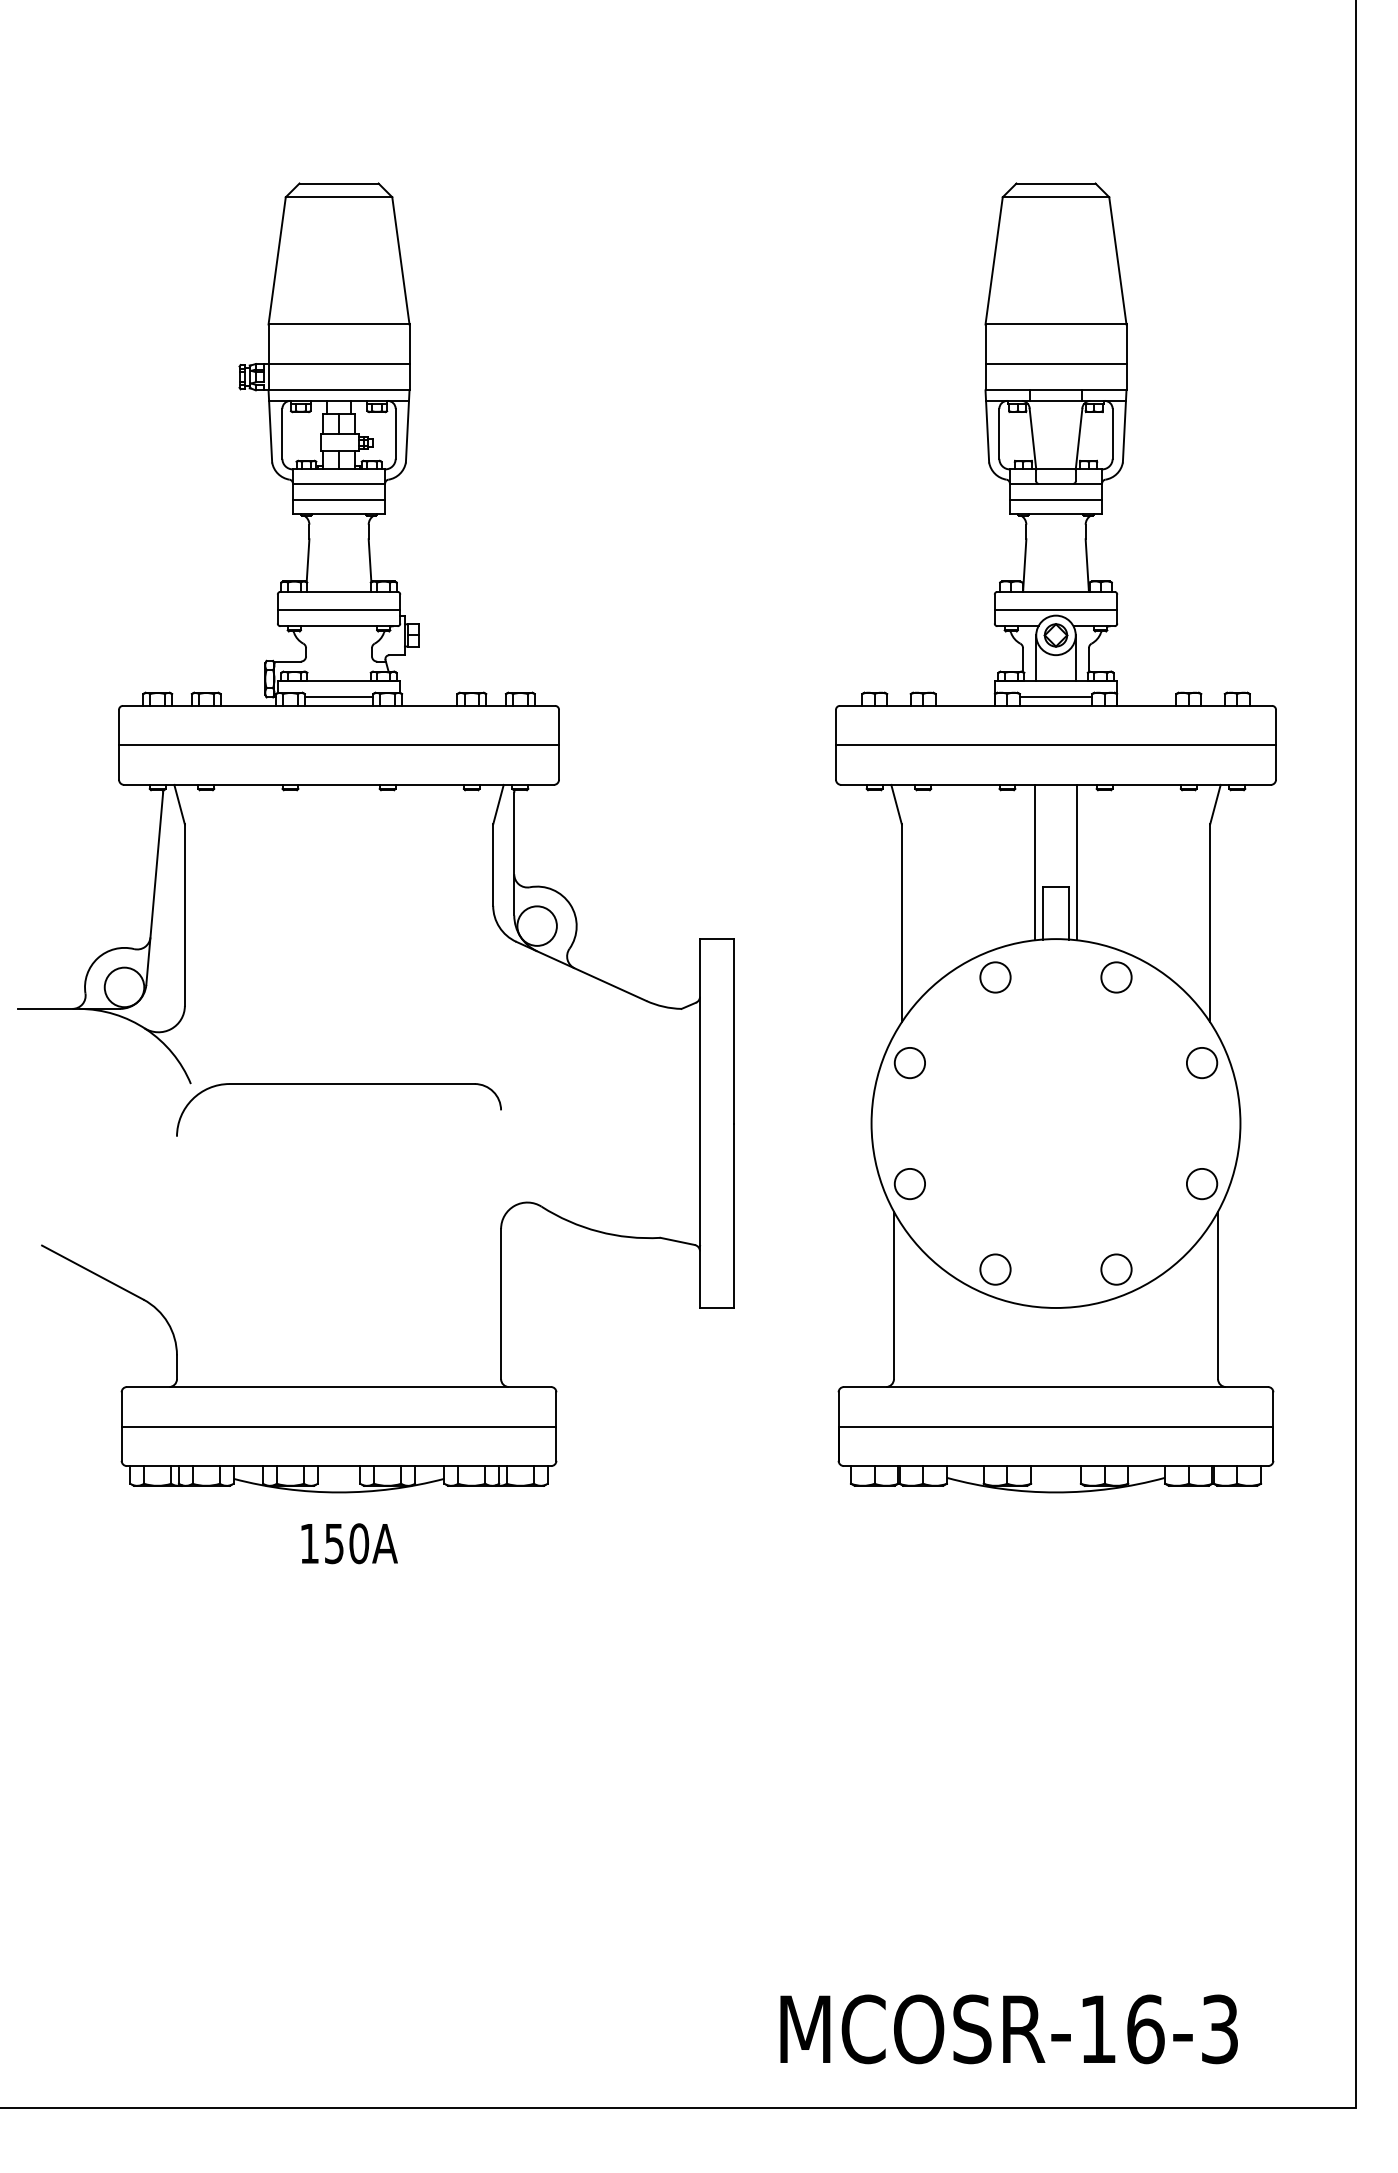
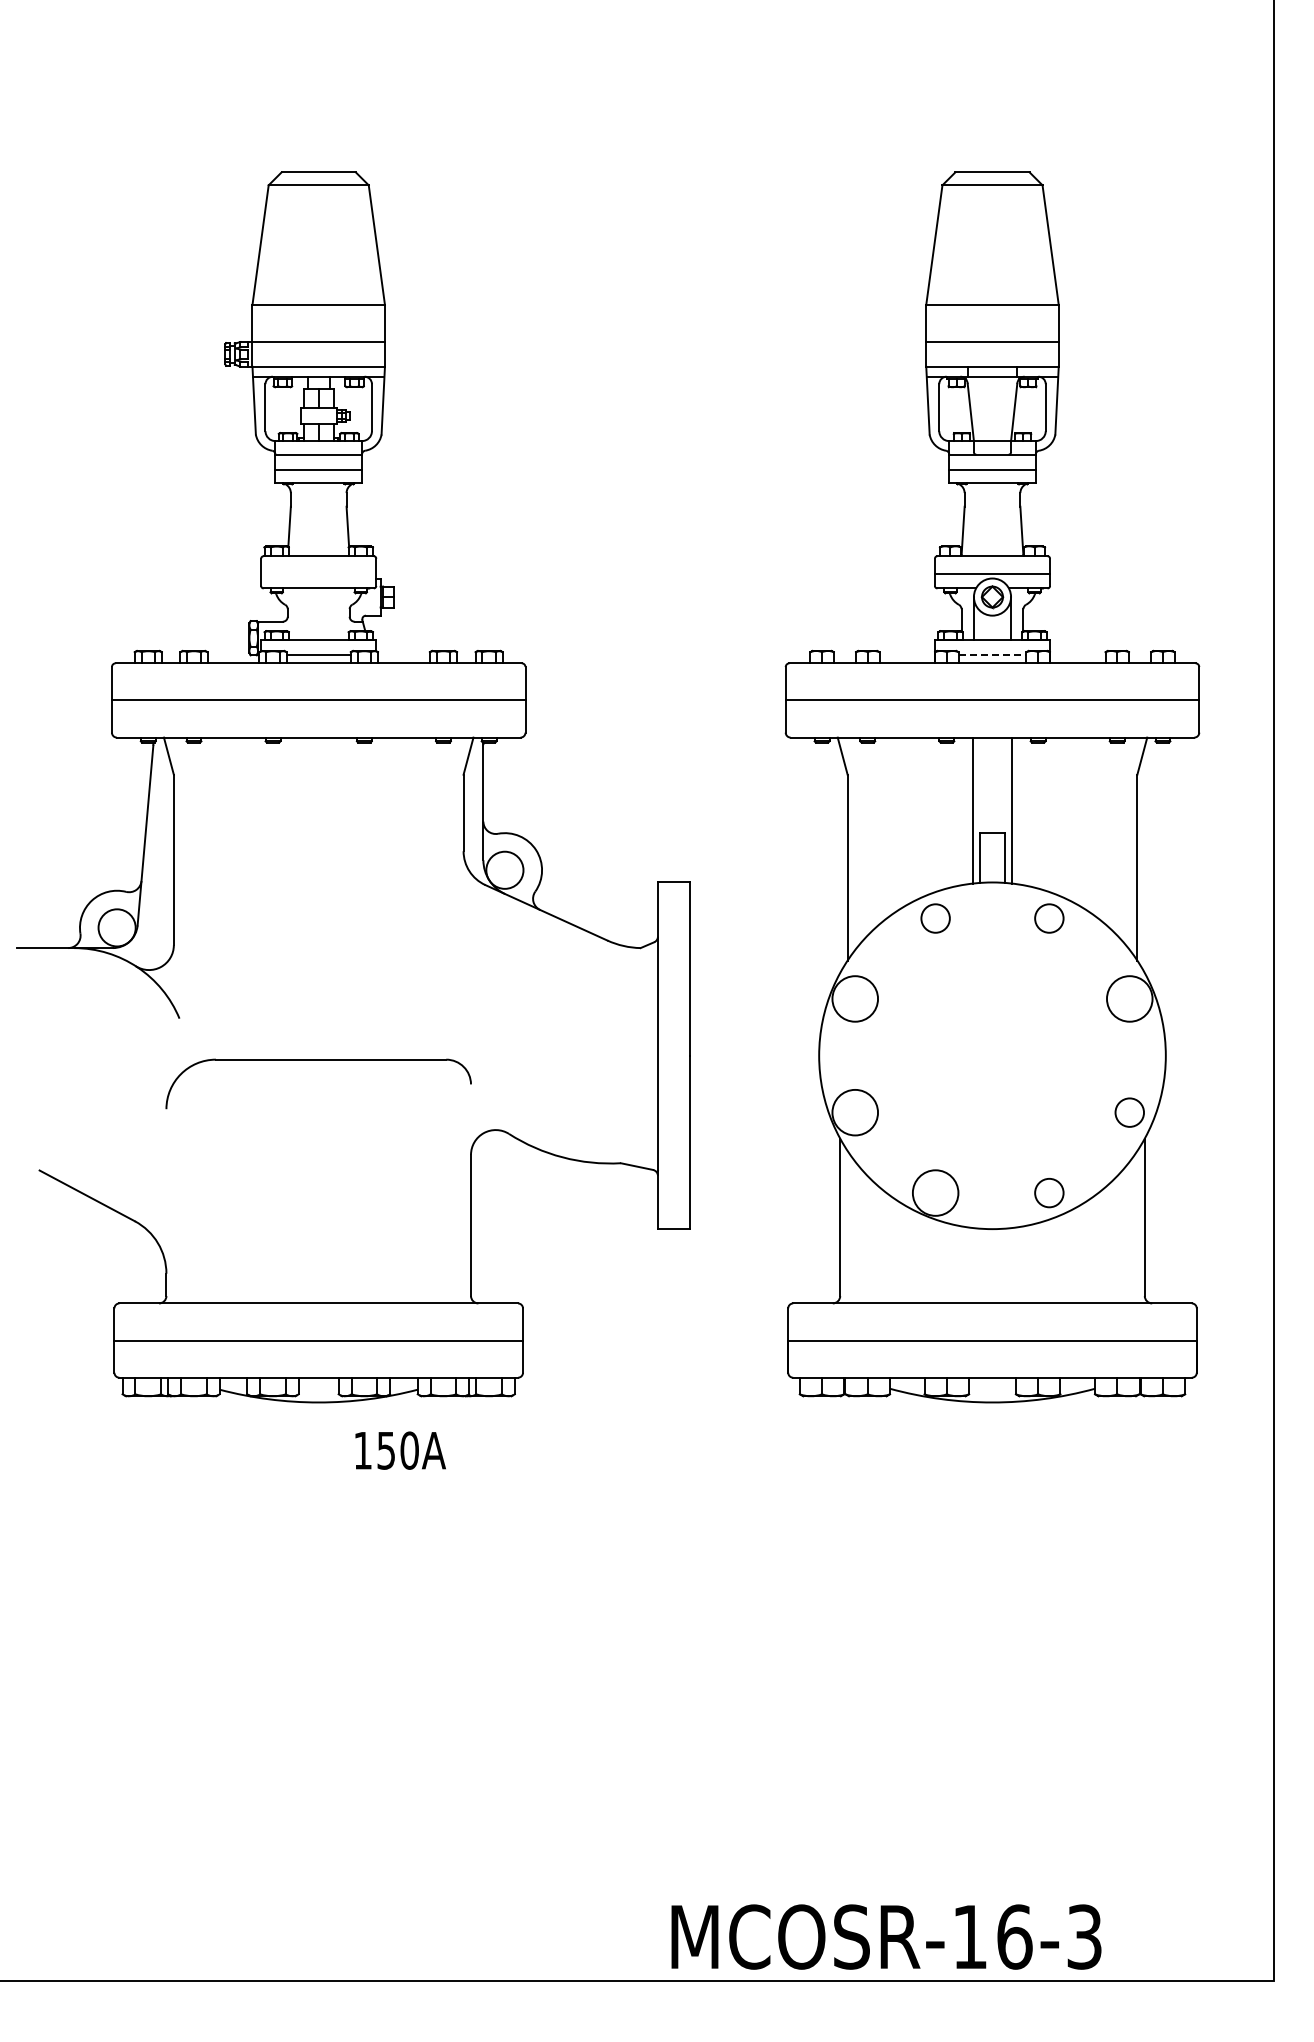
line: (338, 610) -> (318, 573), removed
line: (1056, 696) -> (992, 654), solid -> dashed
circle: (910, 1062) -> (855, 998), size x1.6
circle: (1201, 1062) -> (1129, 998), size x1.6
part: (338, 1084) -> (318, 1060), moved
circle: (910, 1183) -> (855, 1112), size x1.6
circle: (995, 1268) -> (935, 1192), size x1.6
text: (349, 1543) -> (400, 1450), moved
text: (1009, 2028) -> (886, 1936), moved

